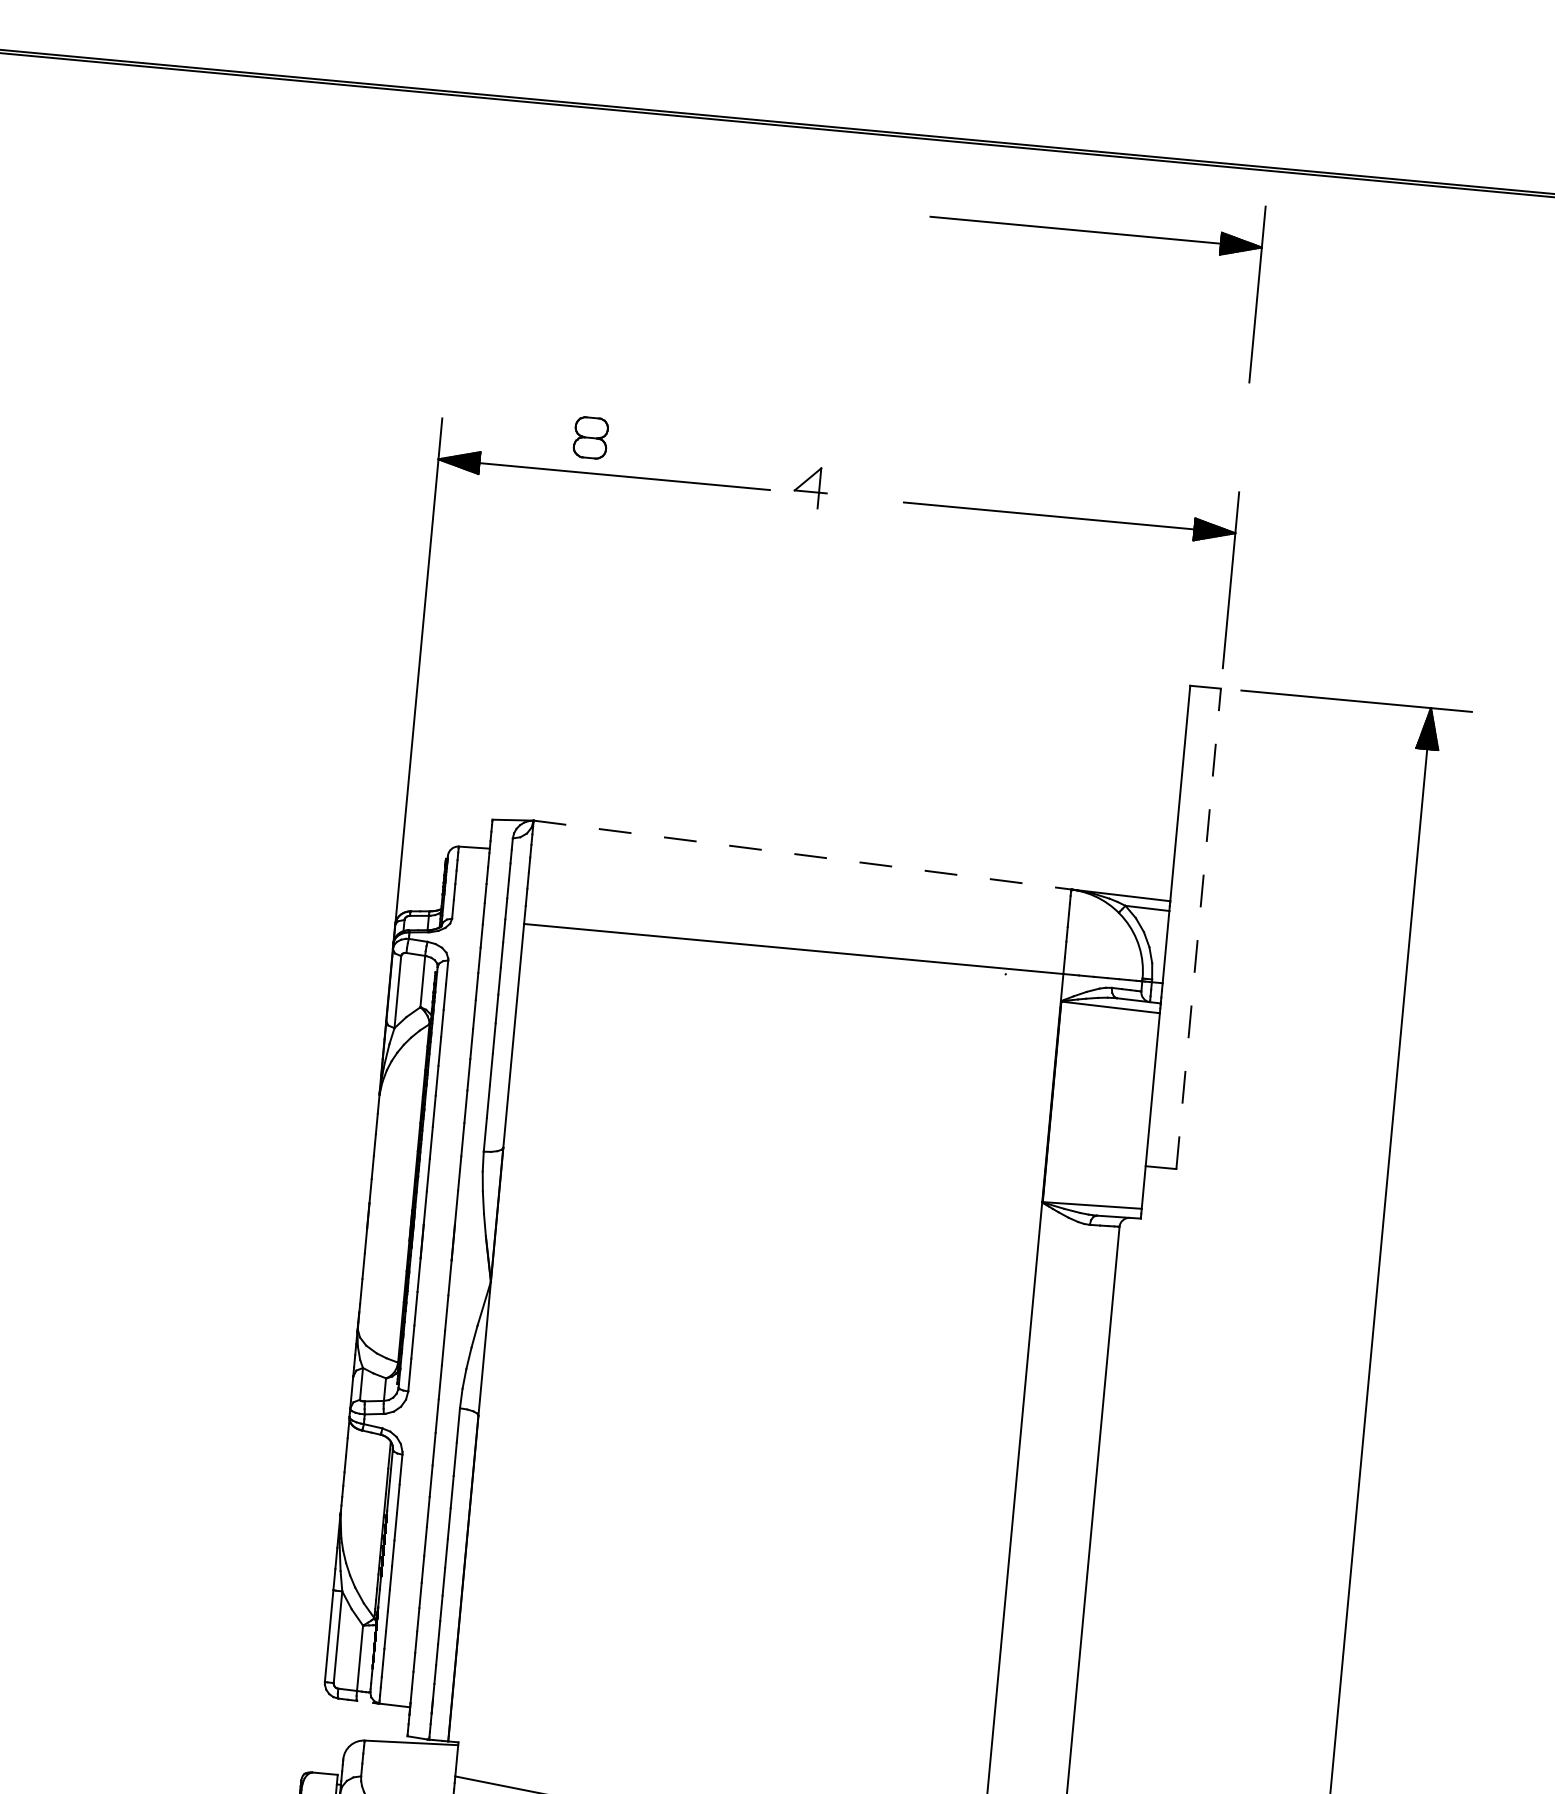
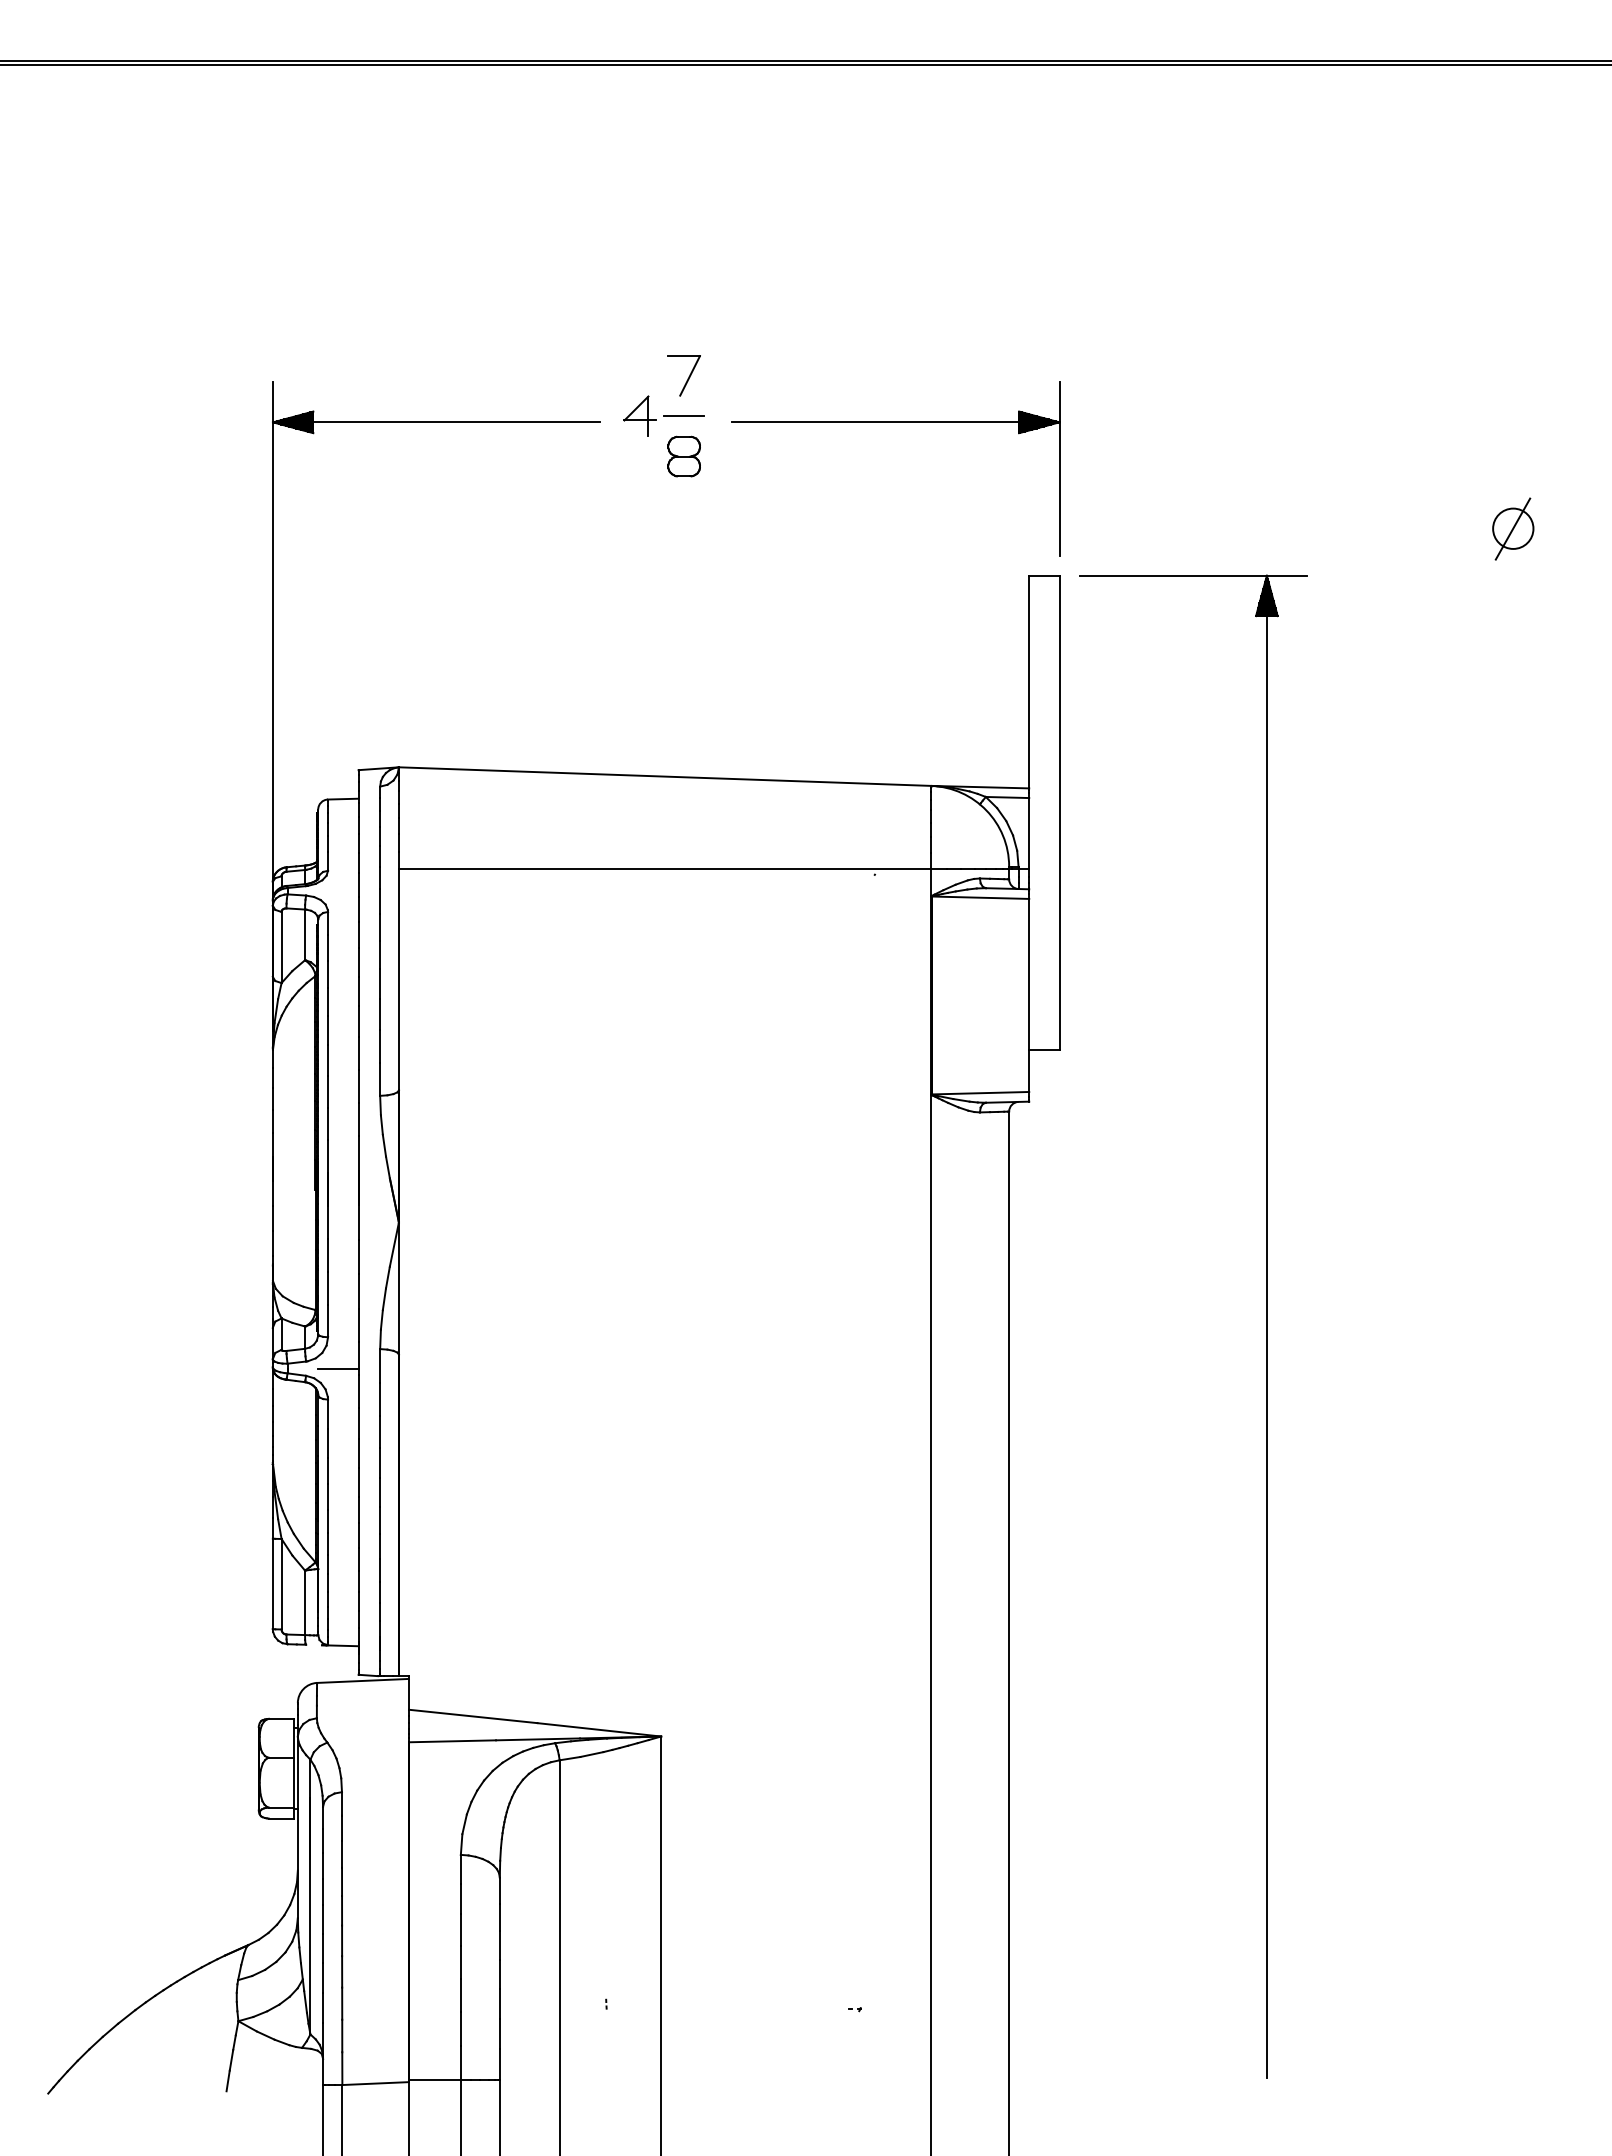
part: (1095, 232) -> (895, 140), removed
part: (590, 437) -> (683, 456), moved
part: (858, 450) -> (683, 375), added
line: (856, 491) -> (684, 415), added
line: (802, 854) -> (665, 776), dashed -> solid
line: (1198, 928) -> (1059, 812), dashed -> solid
line: (415, 1425) -> (338, 1369), added

